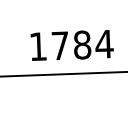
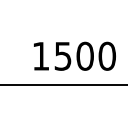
text: (82, 44) -> (85, 55), 1784 -> 1500

